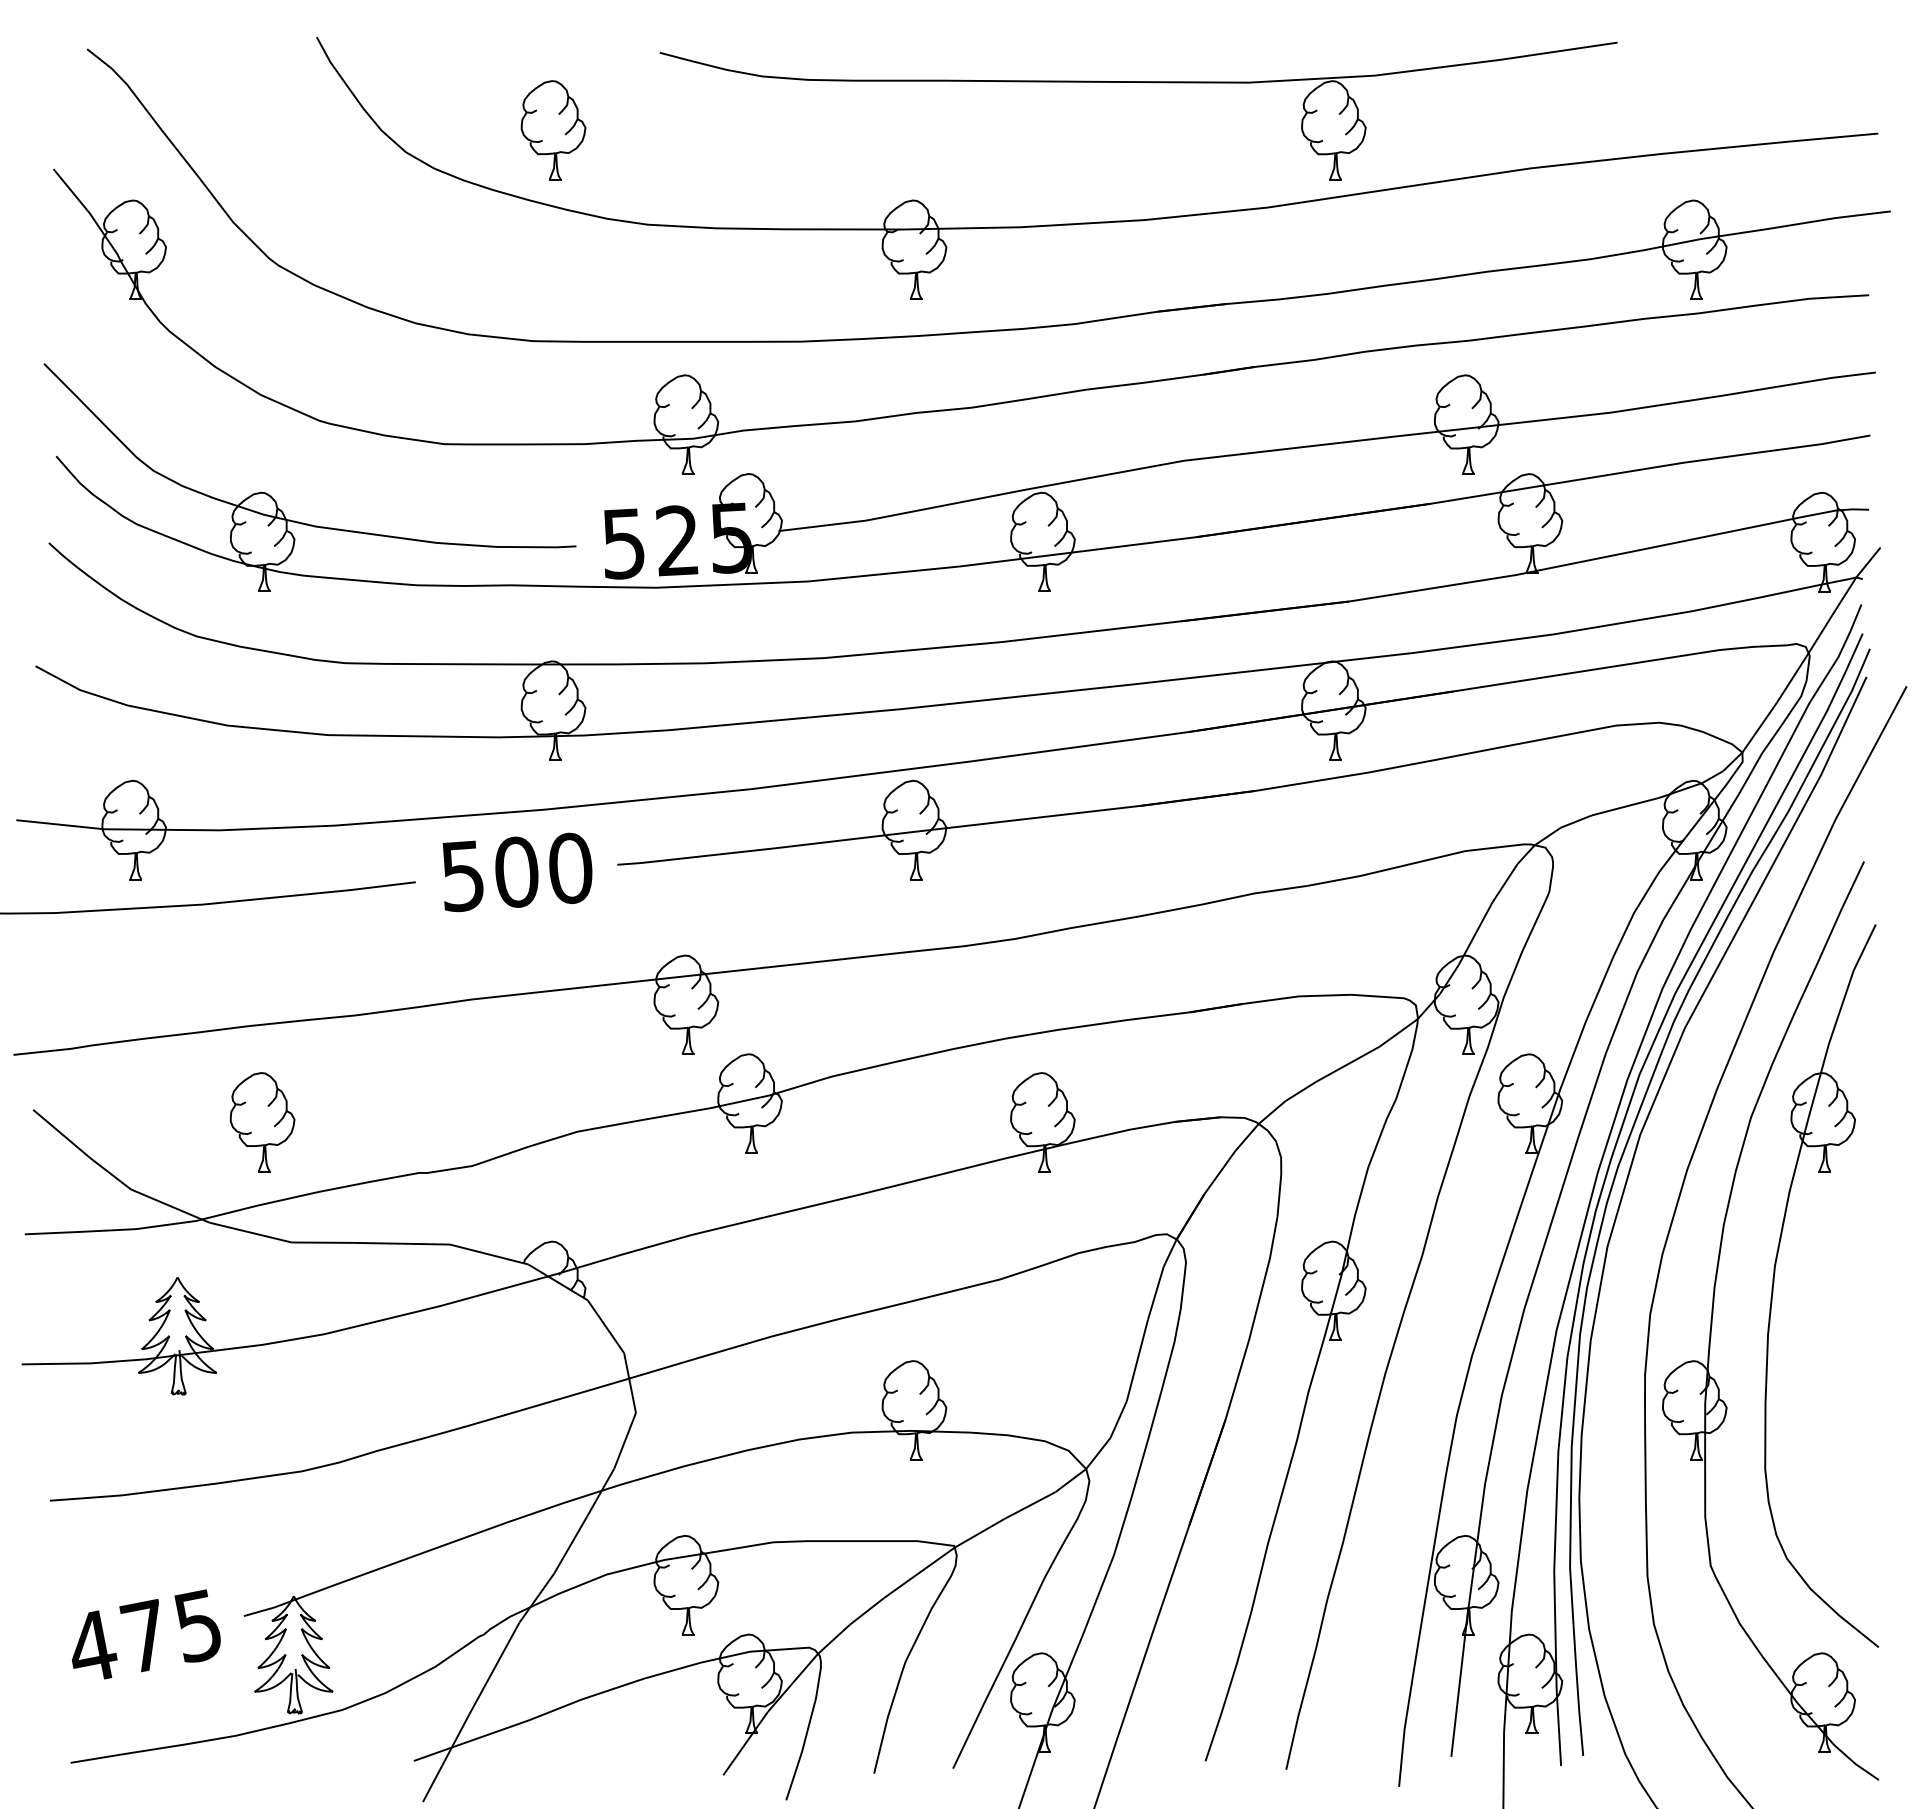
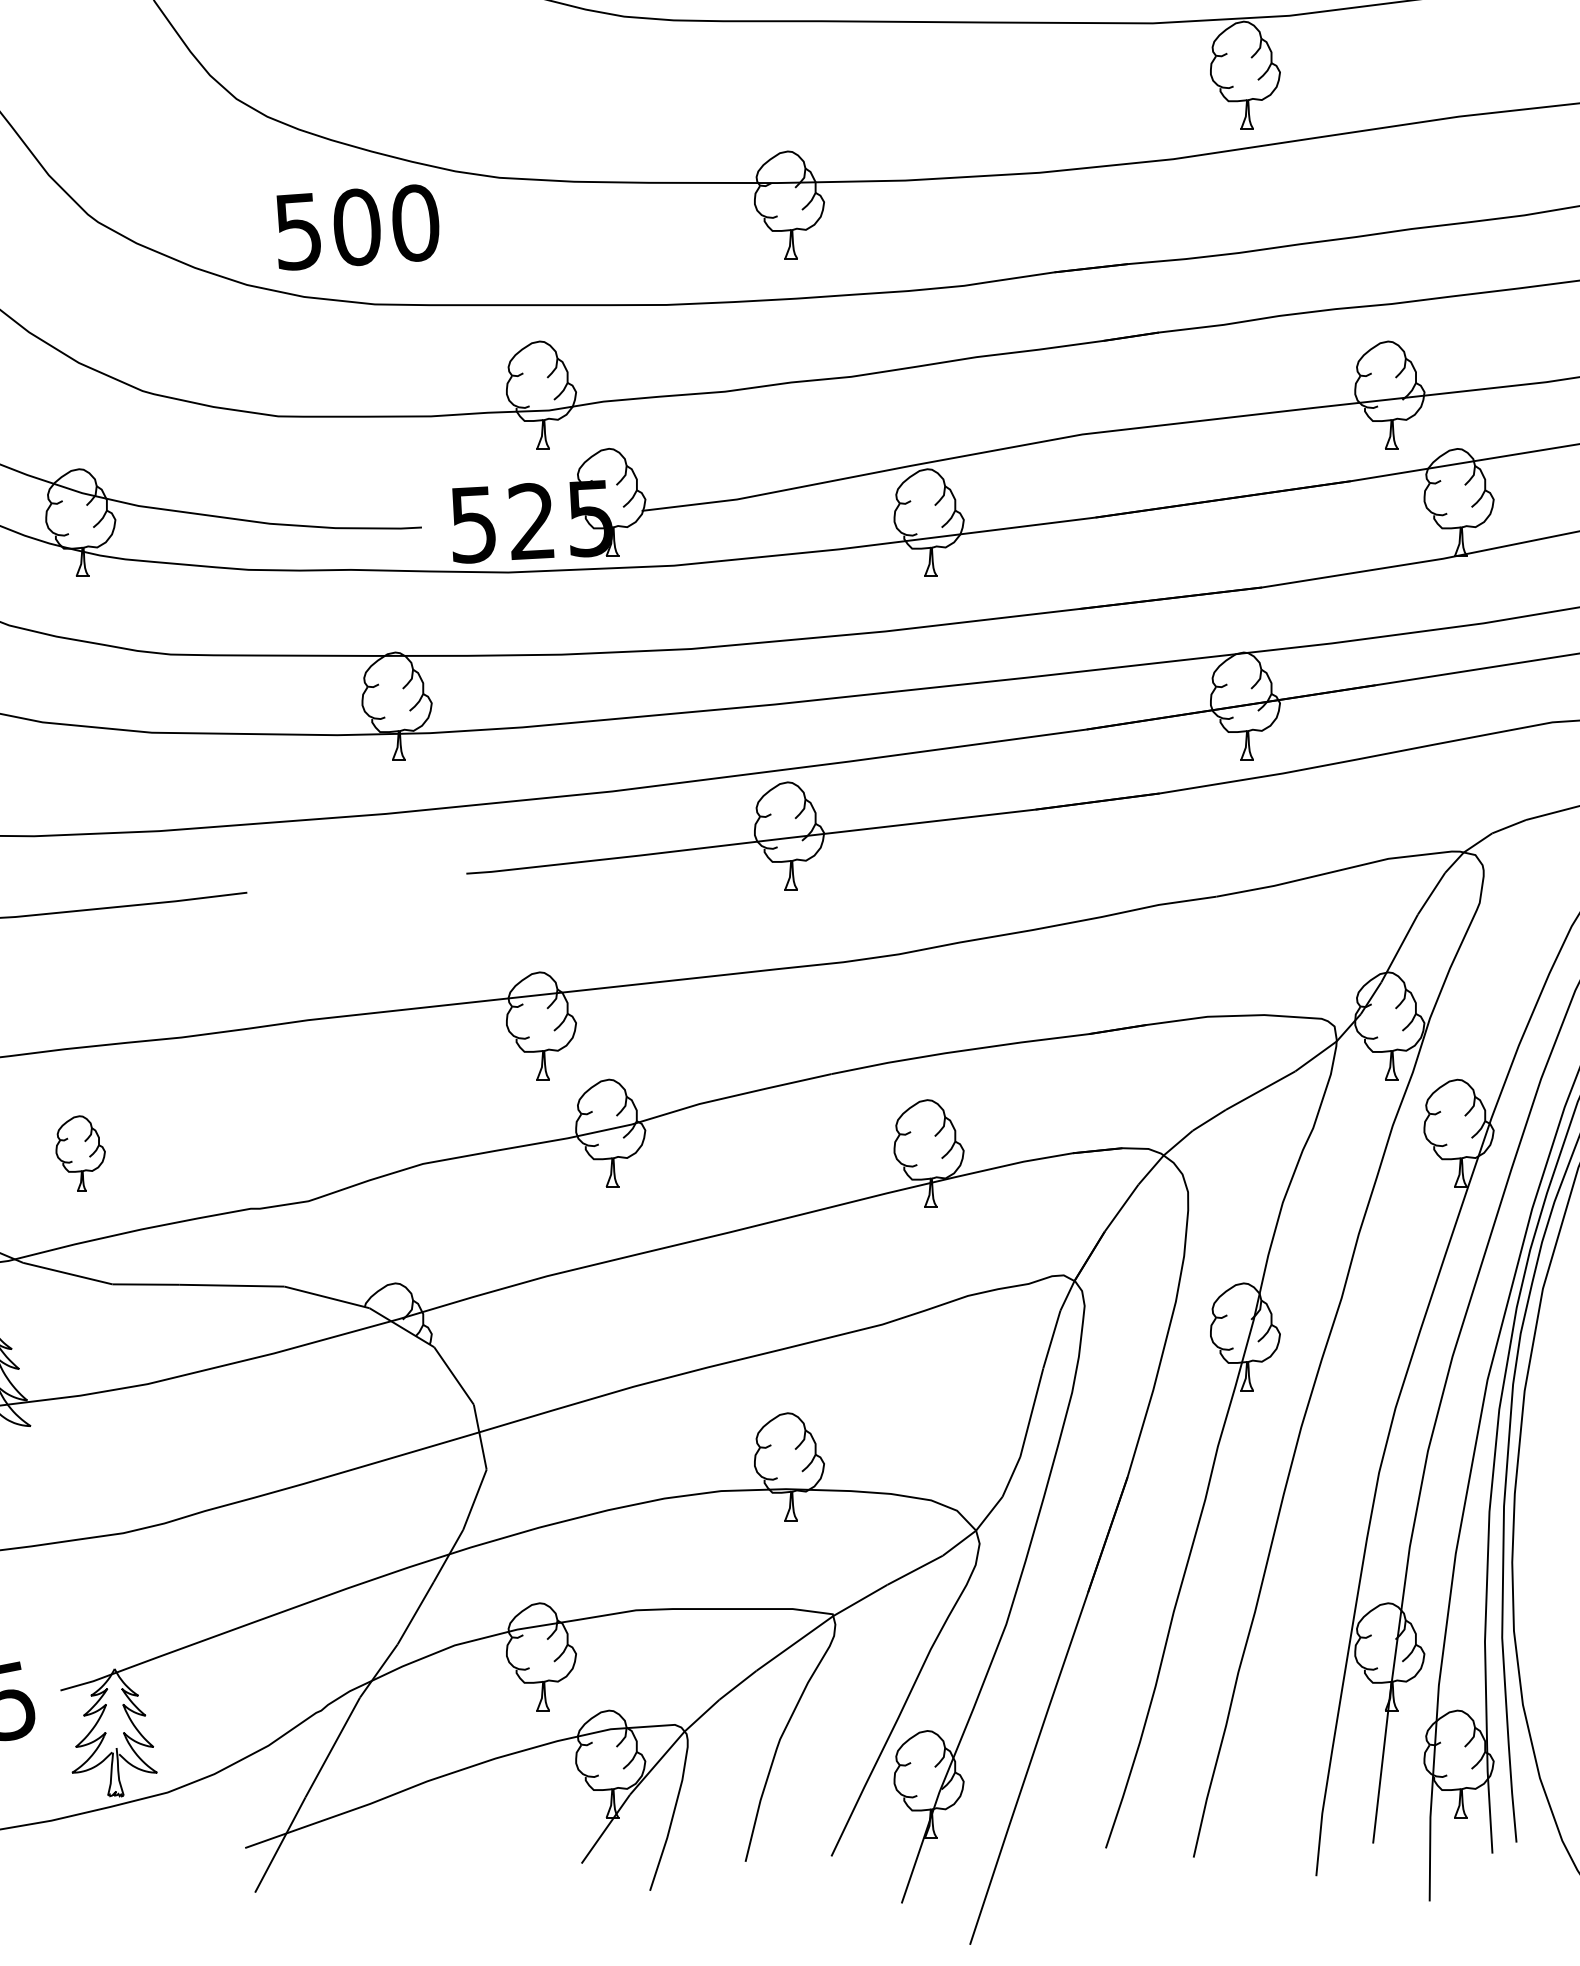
part: (553, 130) -> (396, 75), removed
text: (517, 872) -> (357, 227), moved
part: (262, 1122) -> (80, 1153), size x0.7

